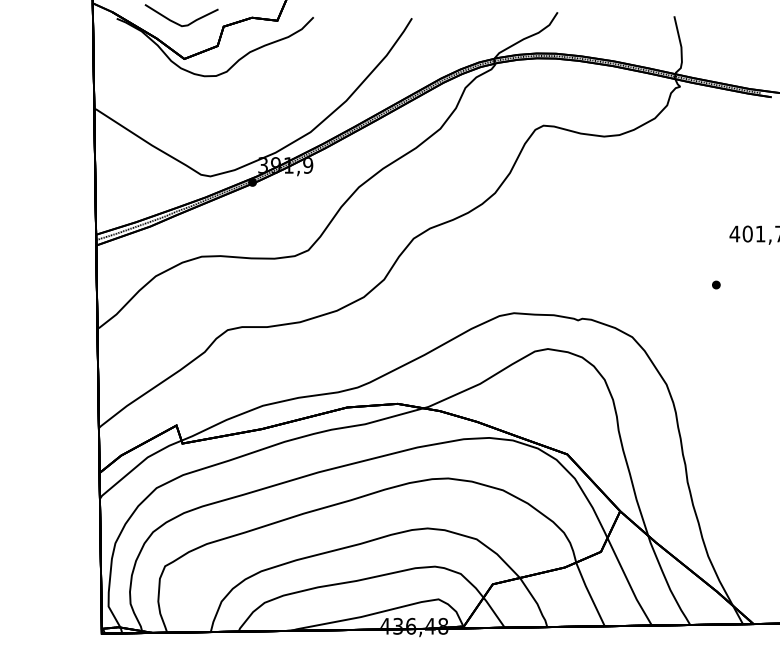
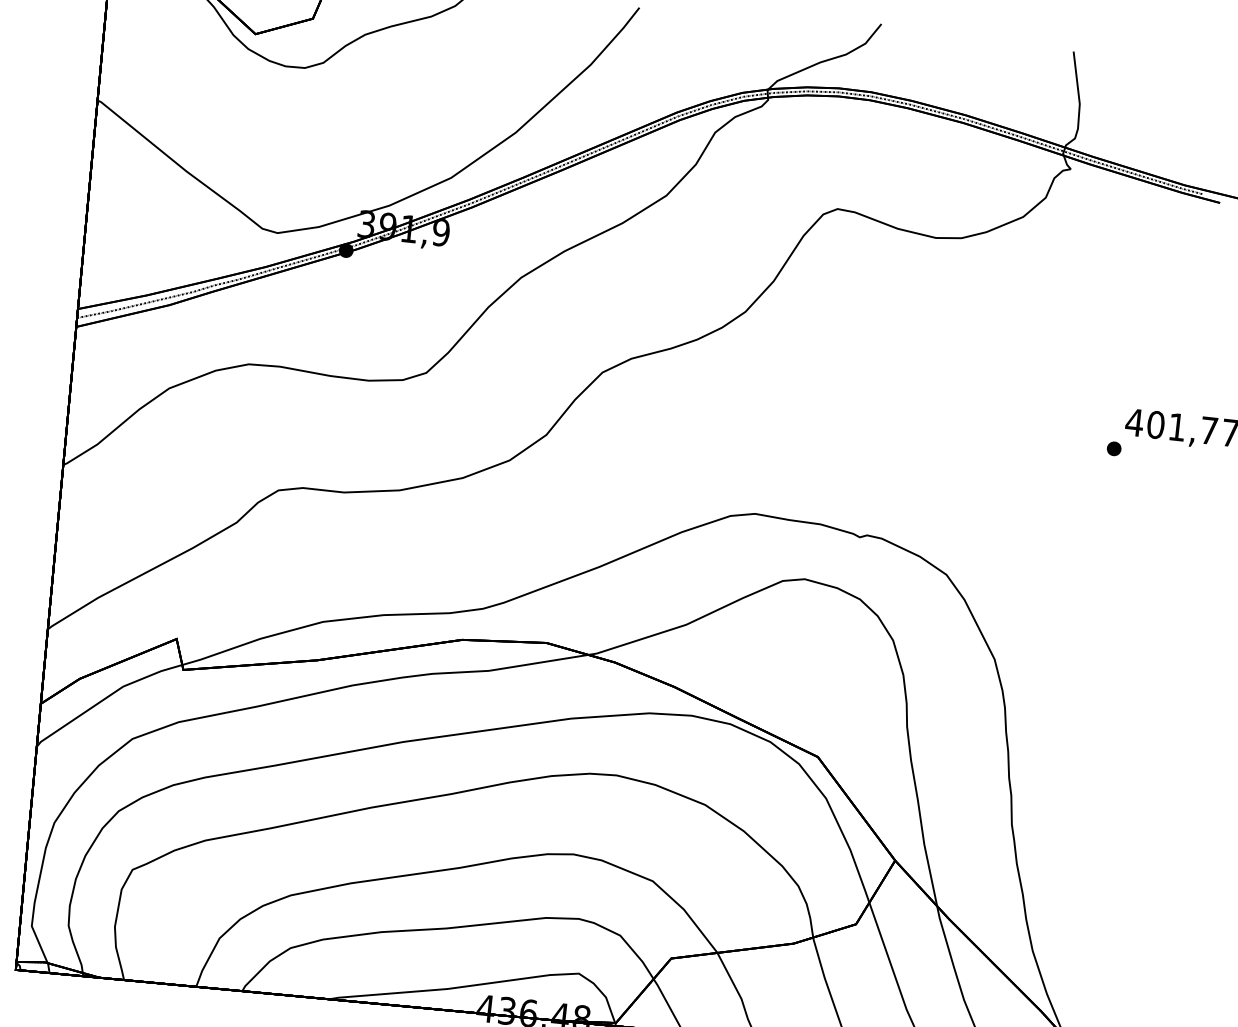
part: (716, 284) -> (1114, 447), moved

